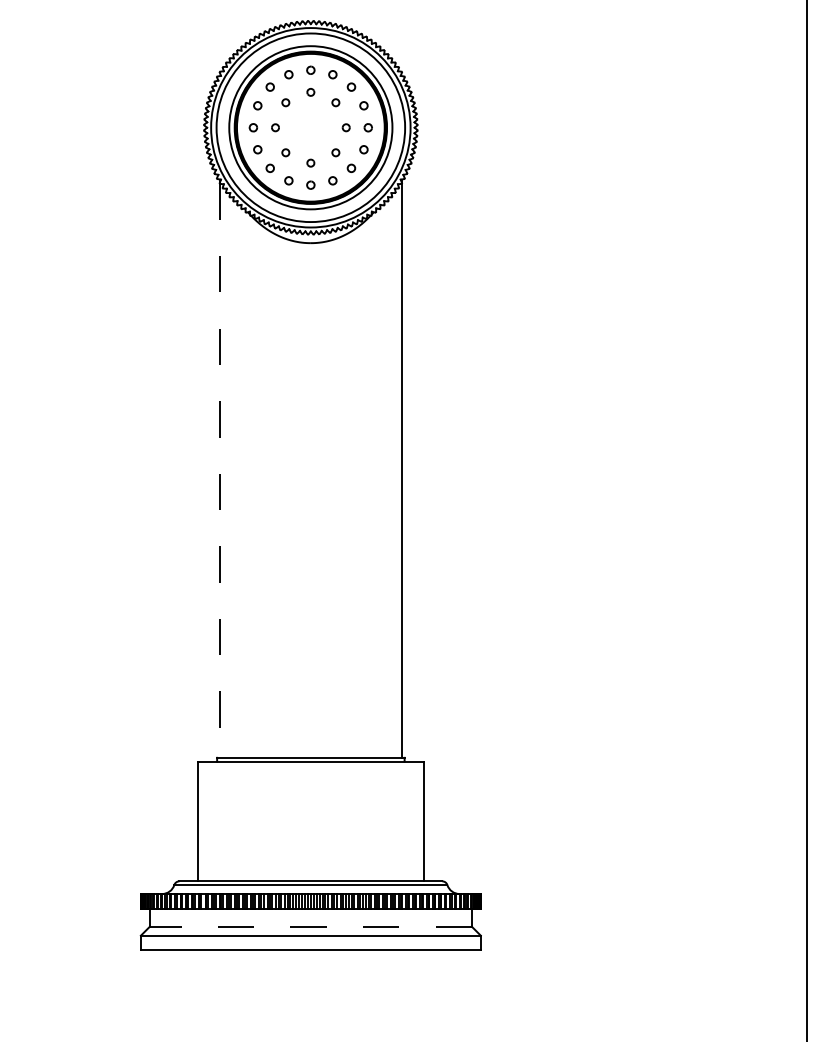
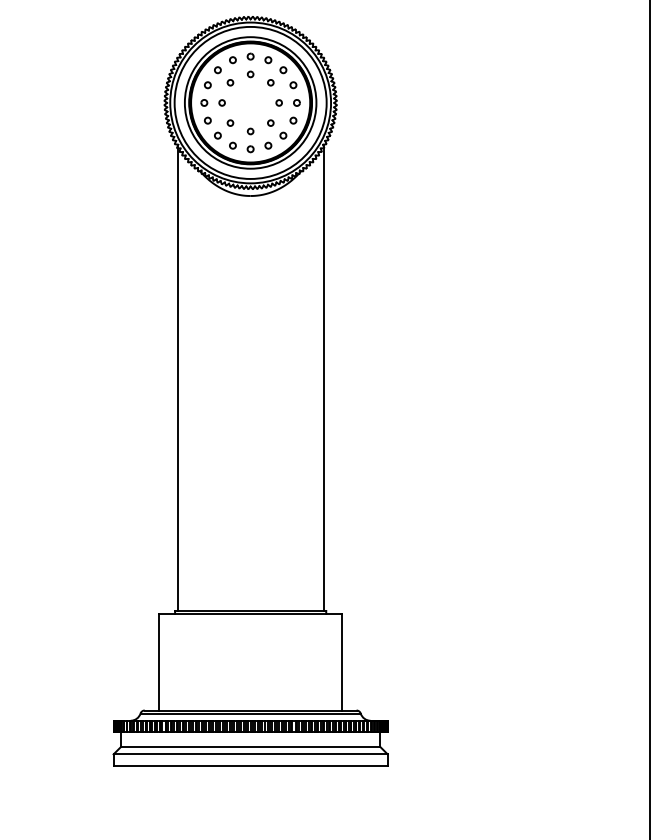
line: (220, 472) -> (177, 380), dashed -> solid
line: (310, 927) -> (250, 747), dashed -> solid

